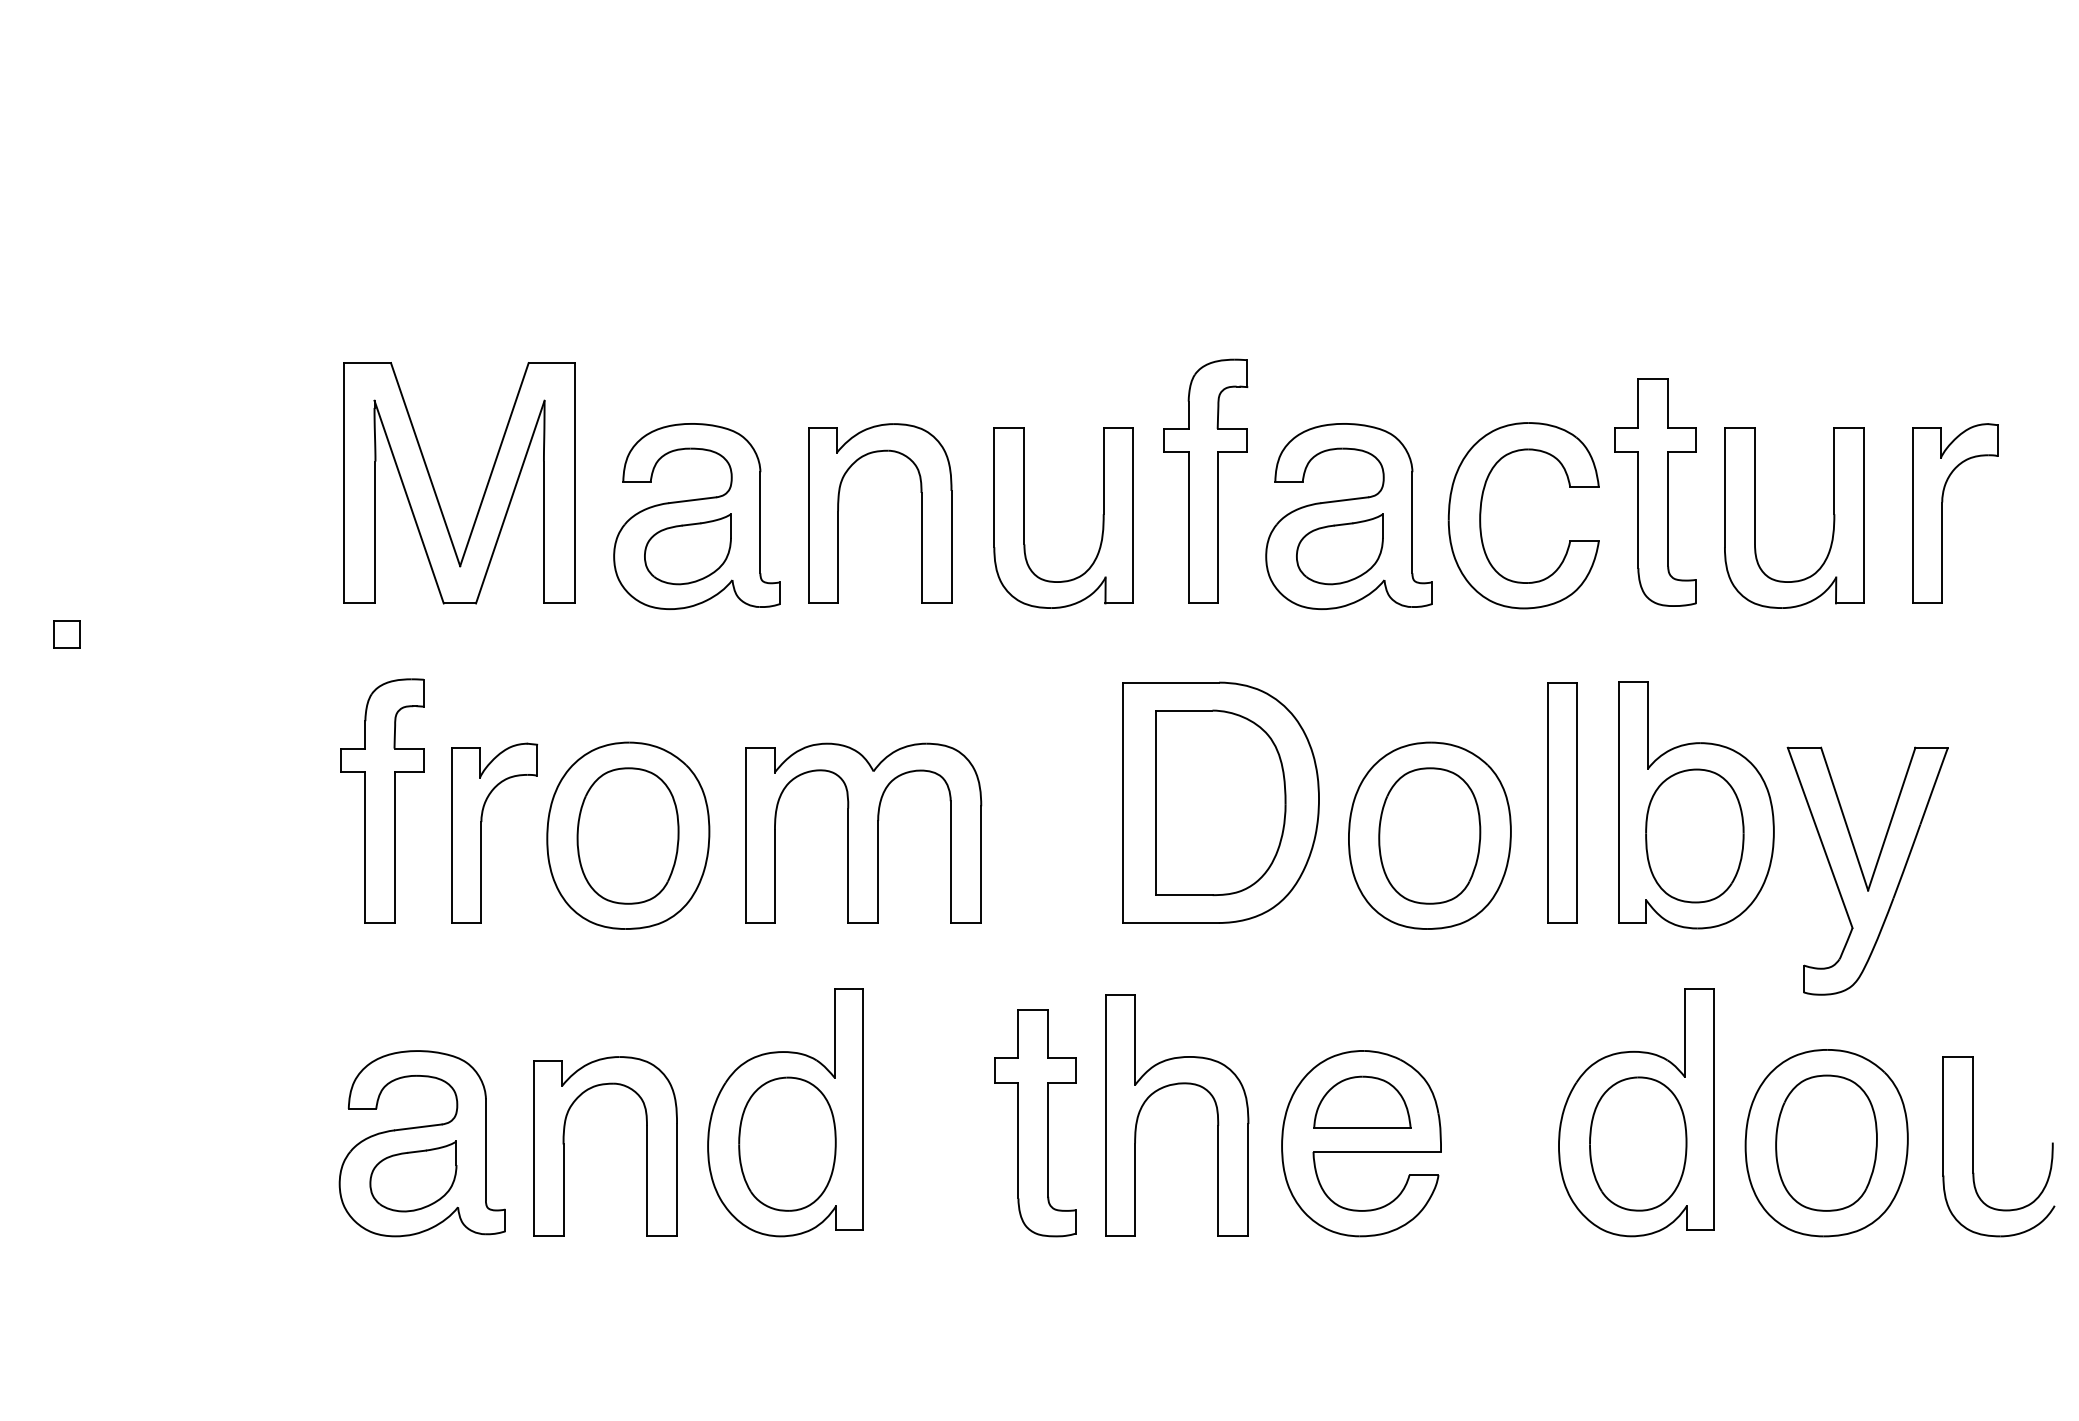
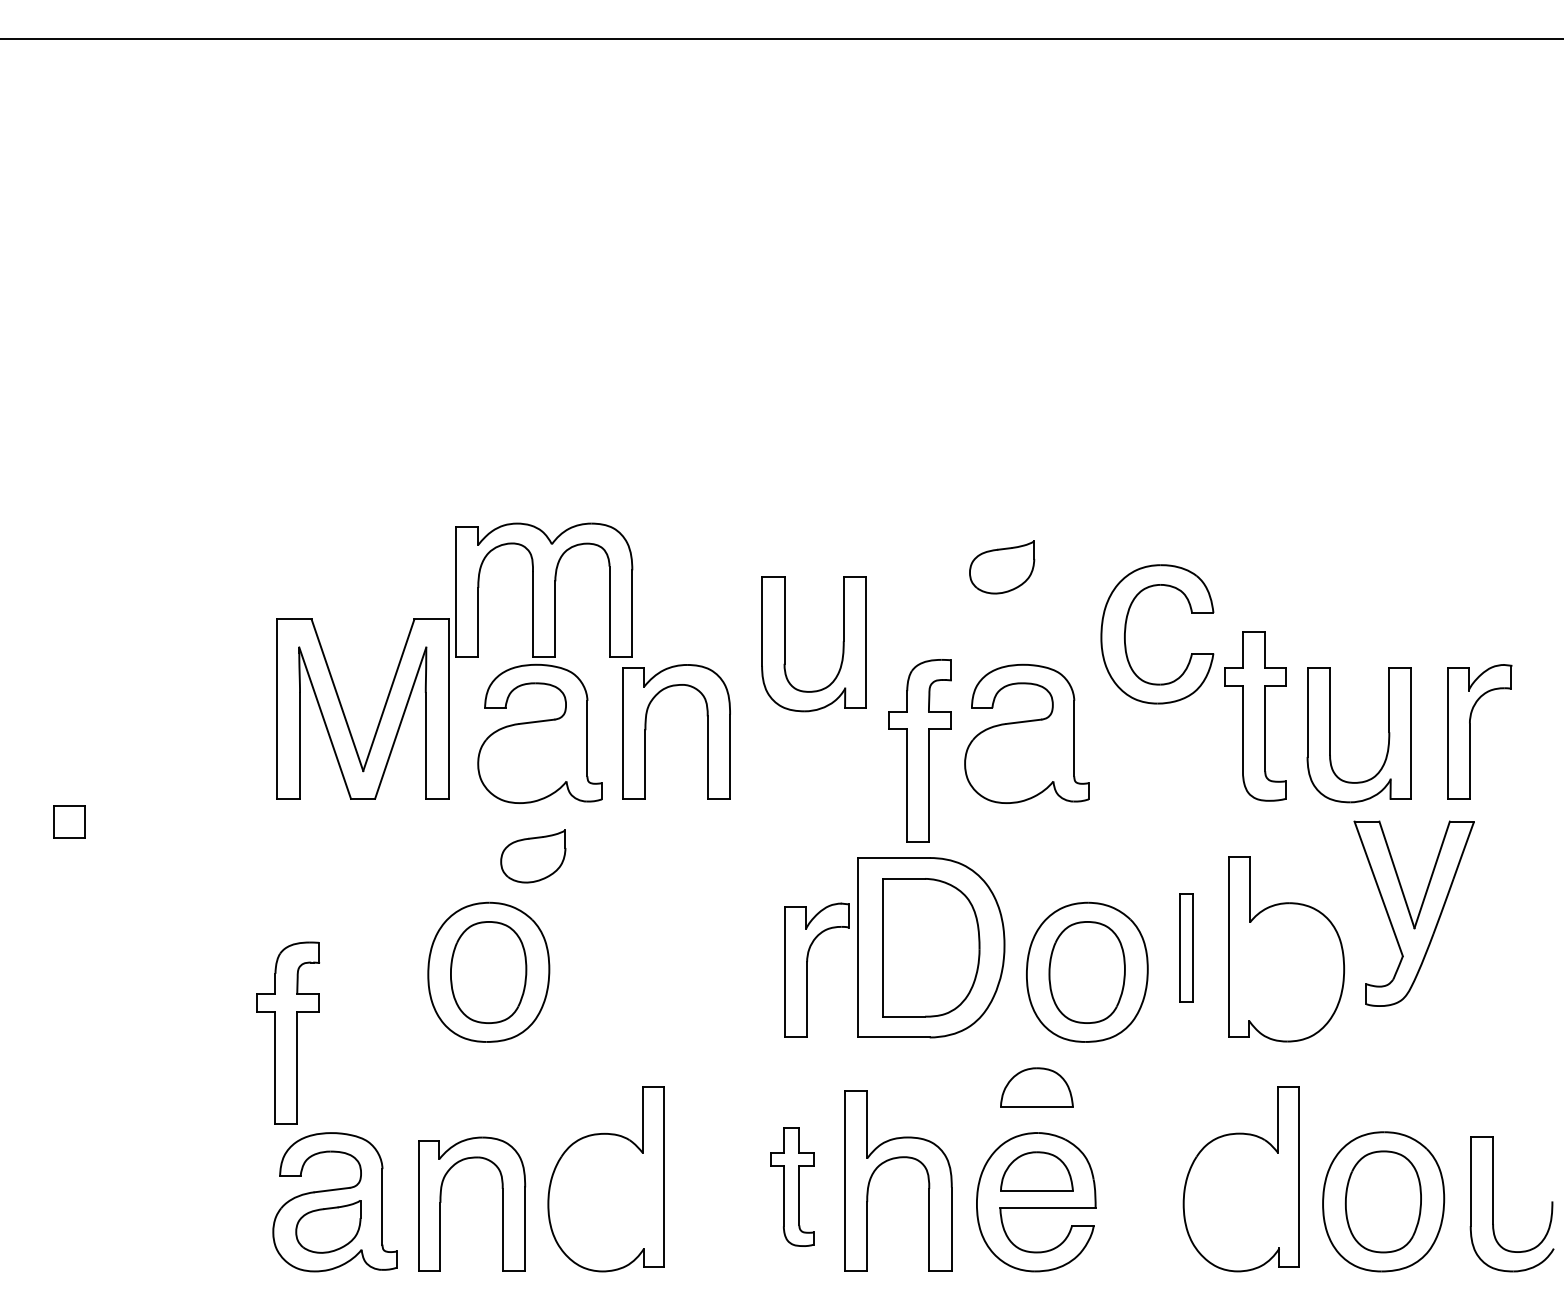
part: (1205, 481) -> (919, 750), moved
part: (1482, 509) -> (1126, 629), moved
part: (1025, 518) -> (785, 644), moved
part: (688, 549) -> (533, 856), moved
part: (1340, 549) -> (1002, 567), moved
part: (66, 633) -> (69, 821), size x1.6
part: (382, 799) -> (288, 1032), moved
part: (1562, 802) -> (1186, 947), size x0.6
part: (481, 831) -> (807, 969), moved
part: (863, 831) -> (544, 589), moved
part: (1693, 835) -> (1284, 972), removed
part: (1866, 870) -> (1413, 913), moved
part: (1361, 989) -> (1036, 1087), added
part: (1035, 1122) -> (792, 1186), size x0.7
part: (787, 1144) -> (607, 1202), removed
part: (1637, 1144) -> (1242, 1202), removed

